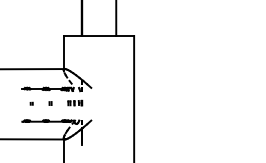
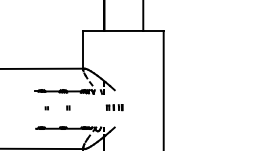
part: (75, 102) -> (115, 106), moved

